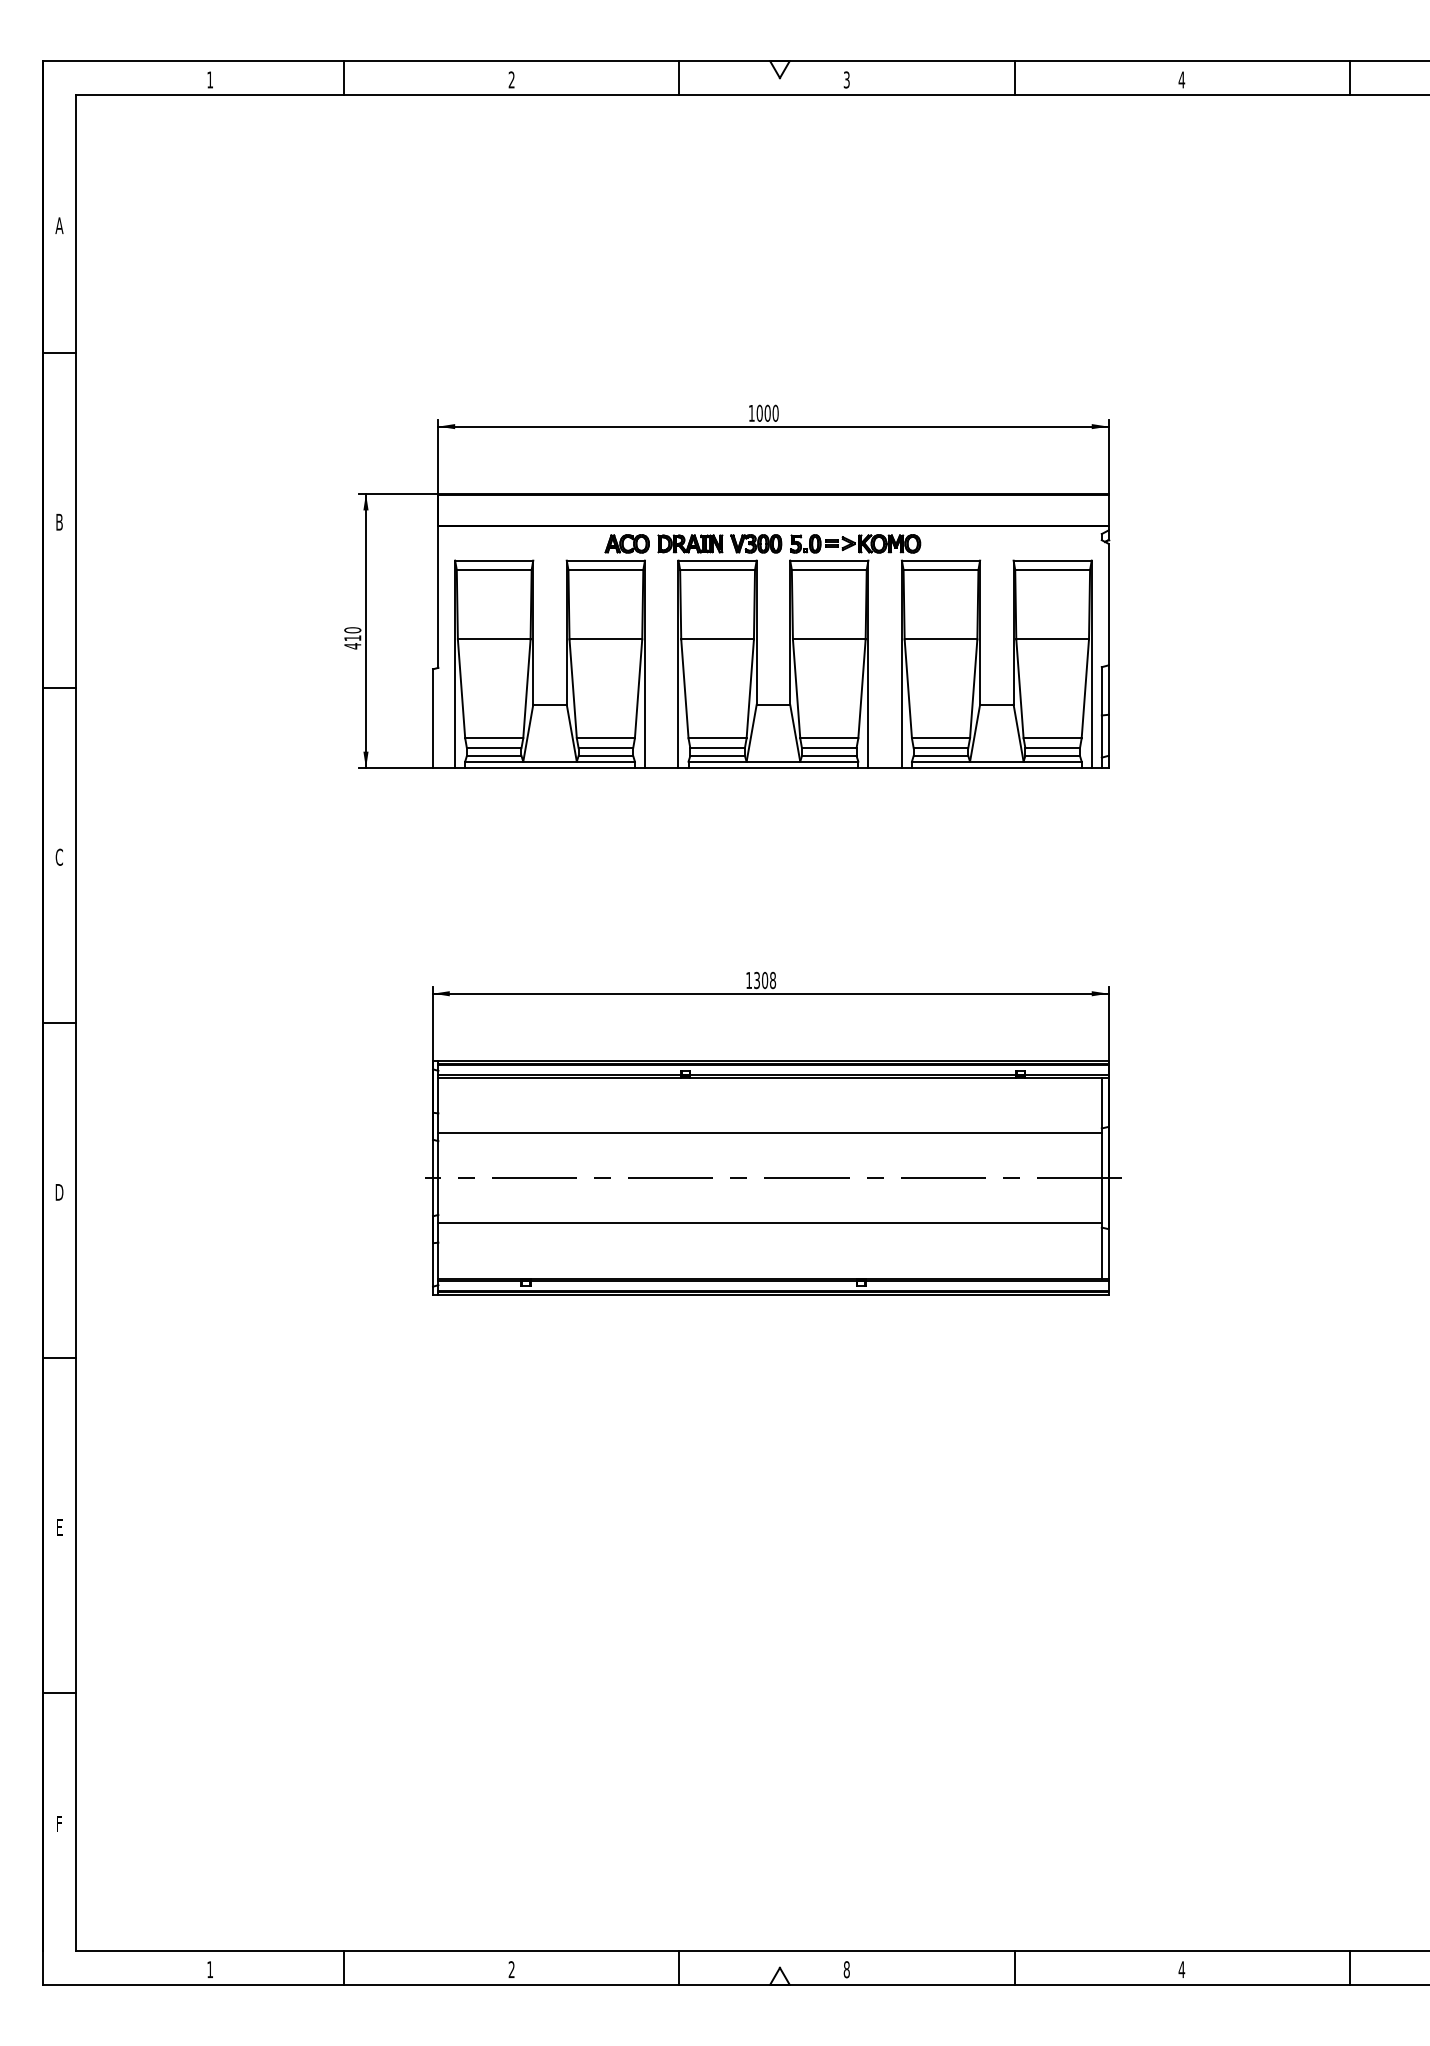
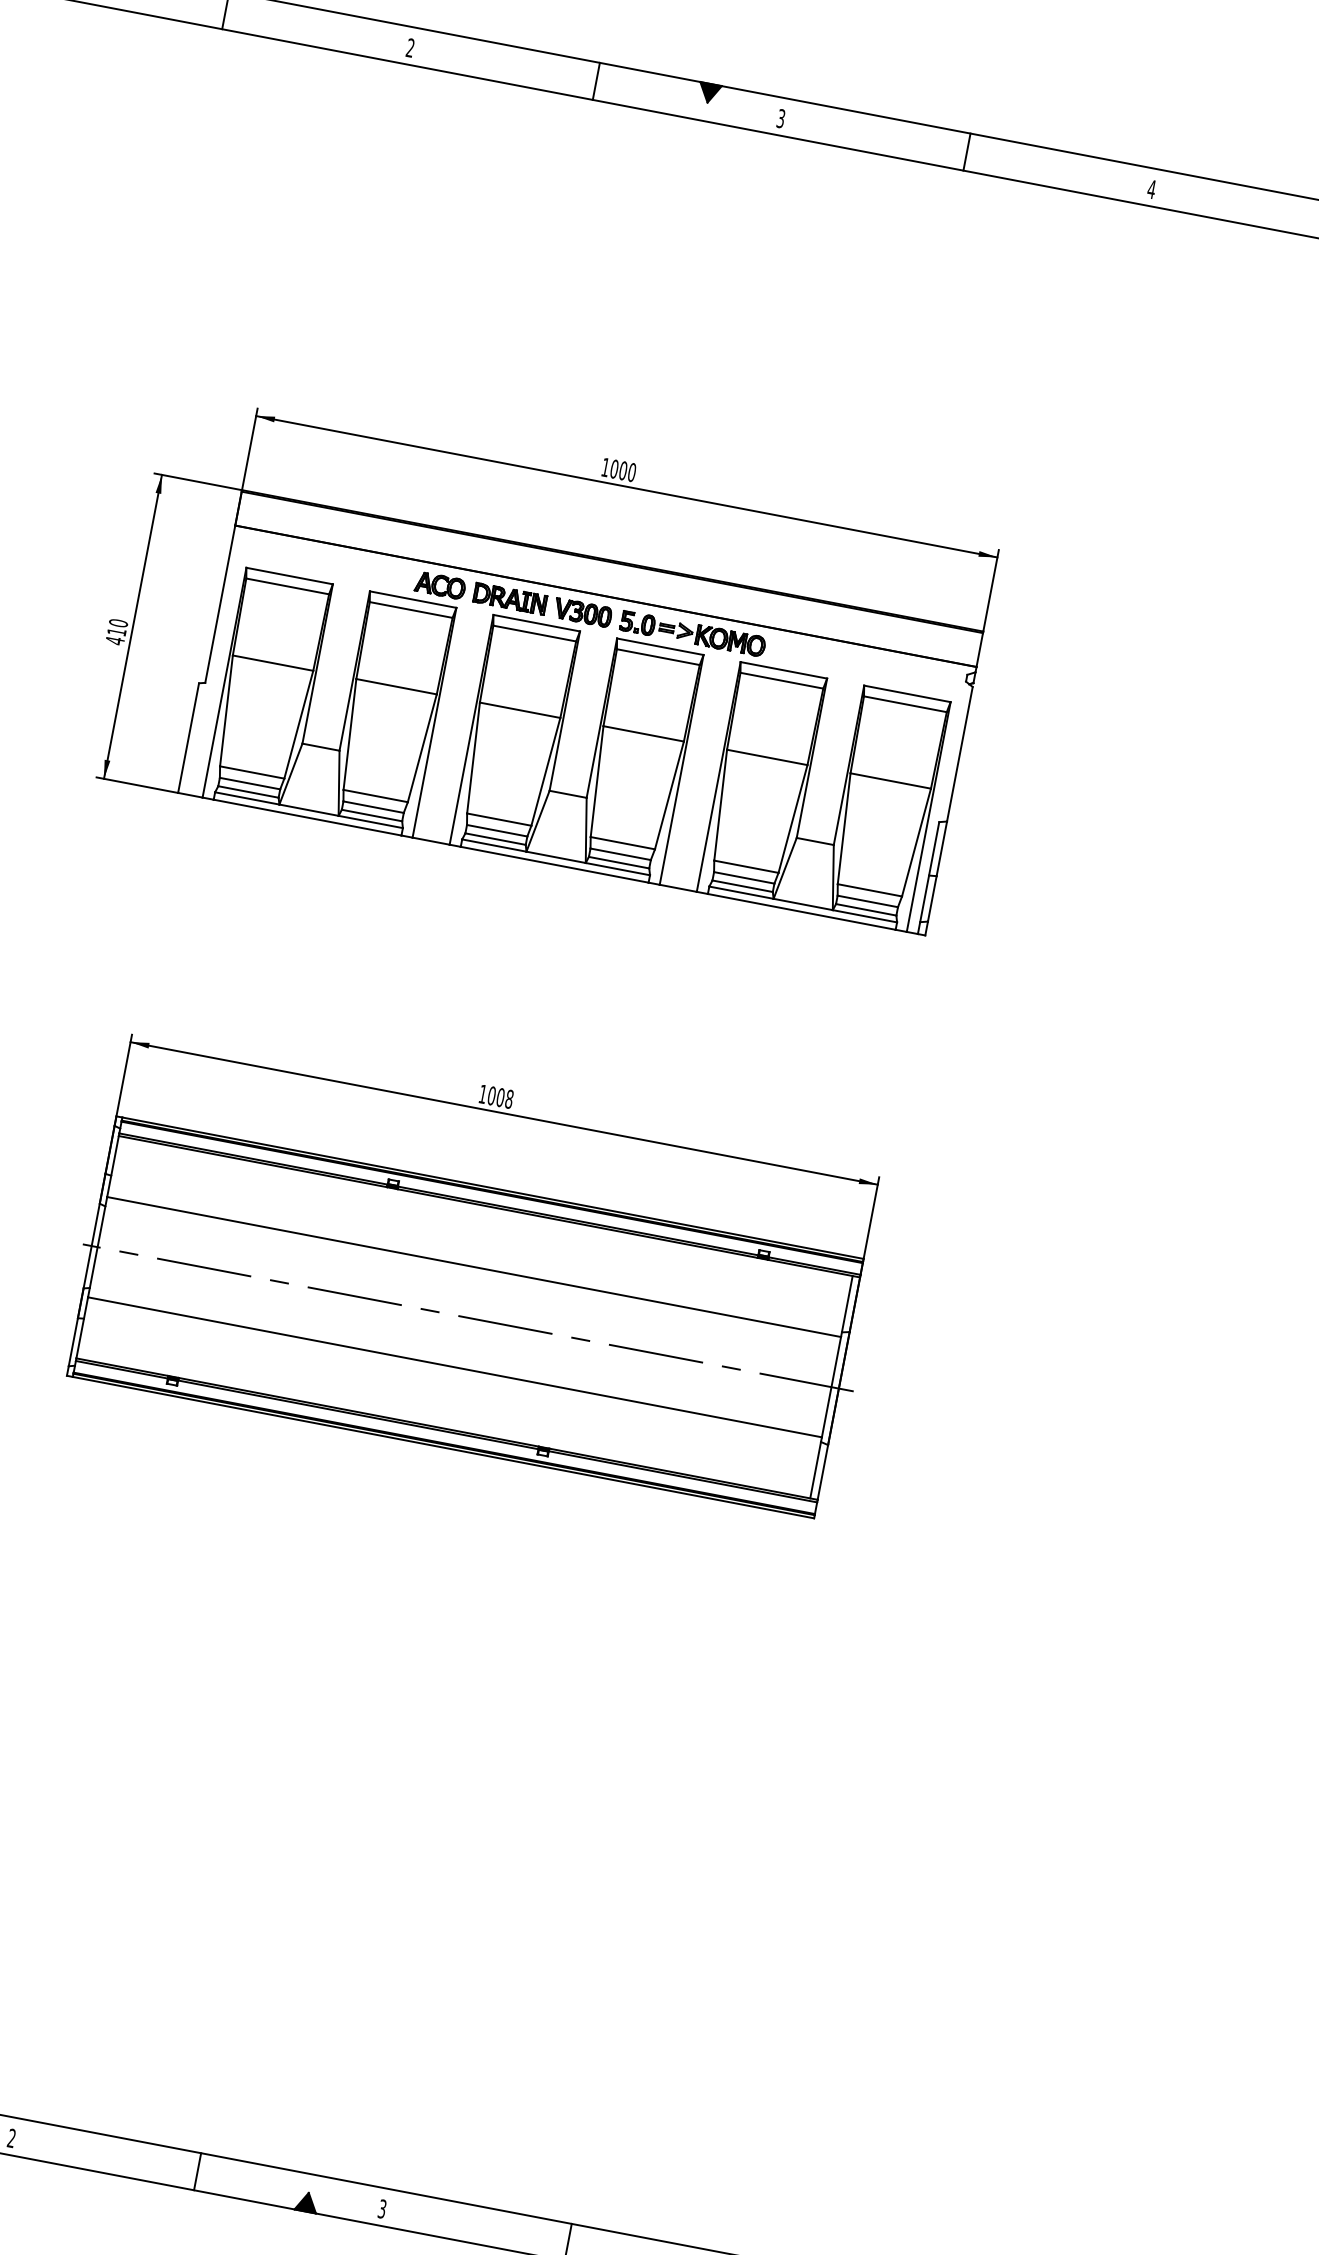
fill: (779, 69) -> (708, 92), added
text: (757, 980) -> (492, 1096), 1308 -> 1008
text: (846, 1969) -> (382, 2208), 8 -> 3
fill: (779, 1975) -> (306, 2201), added

